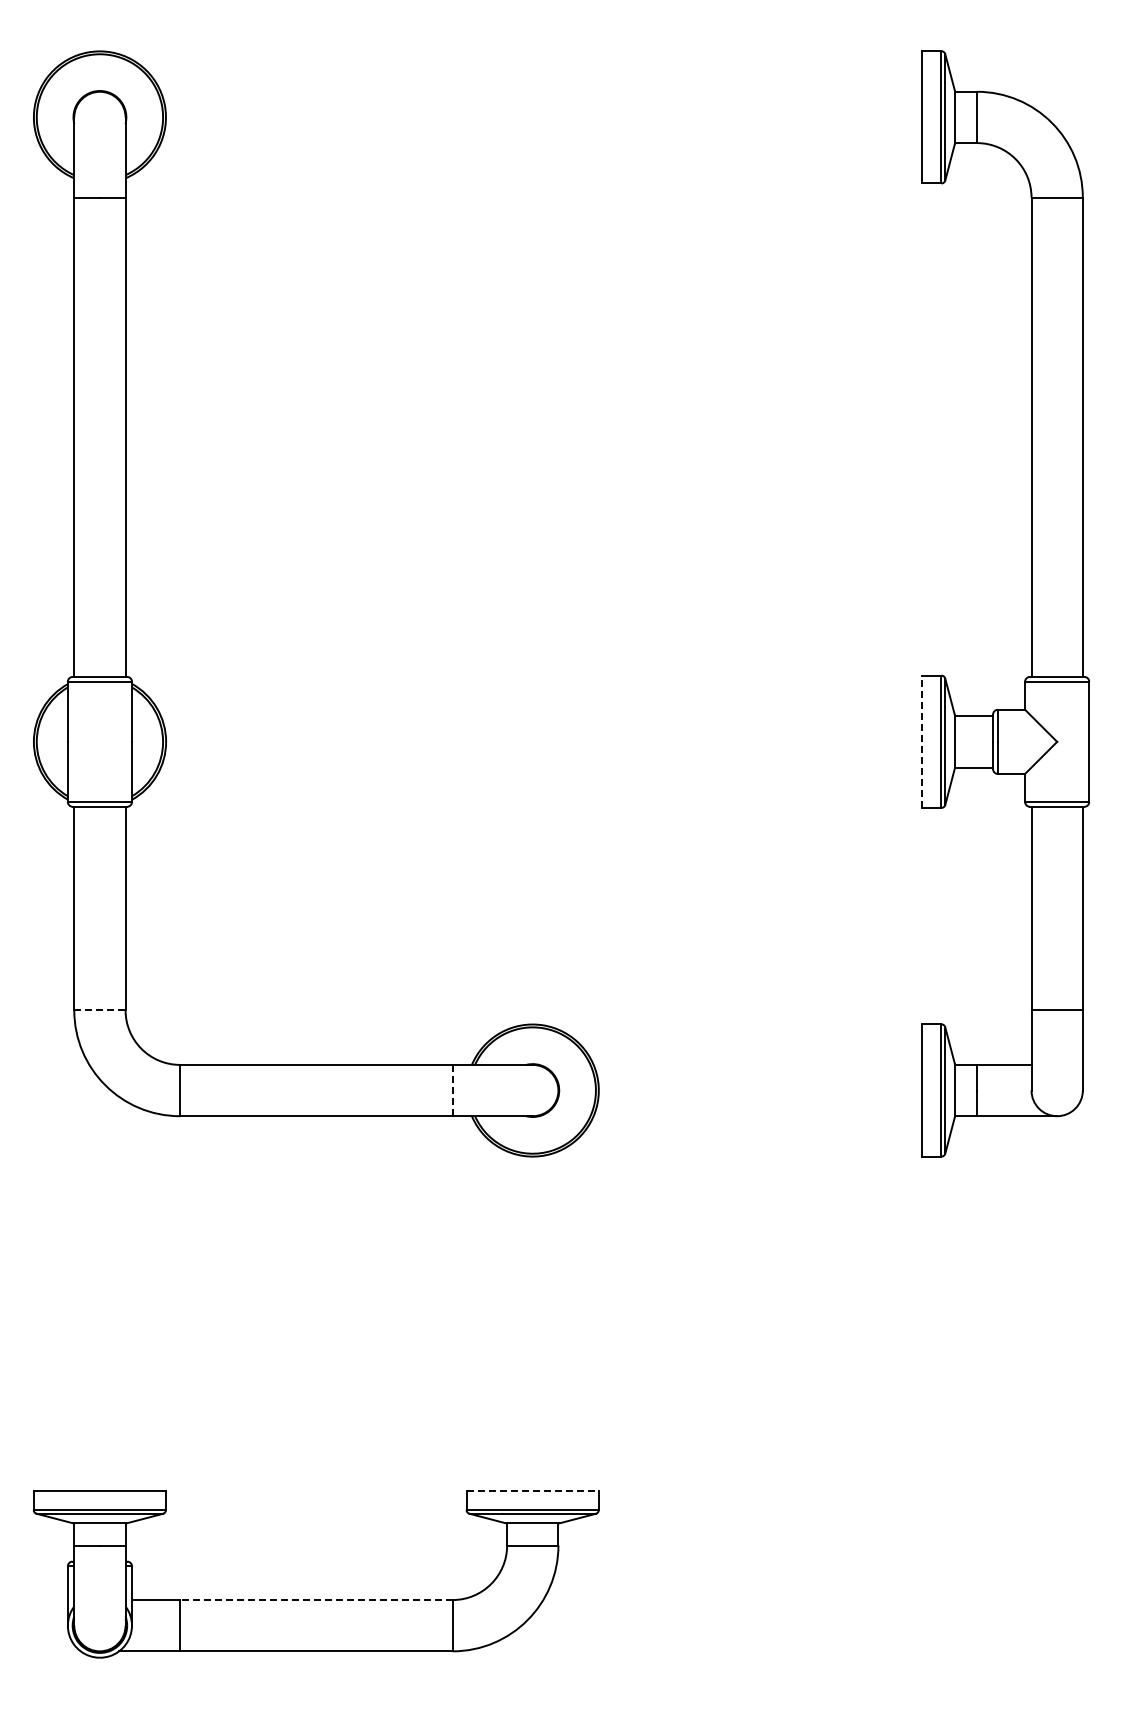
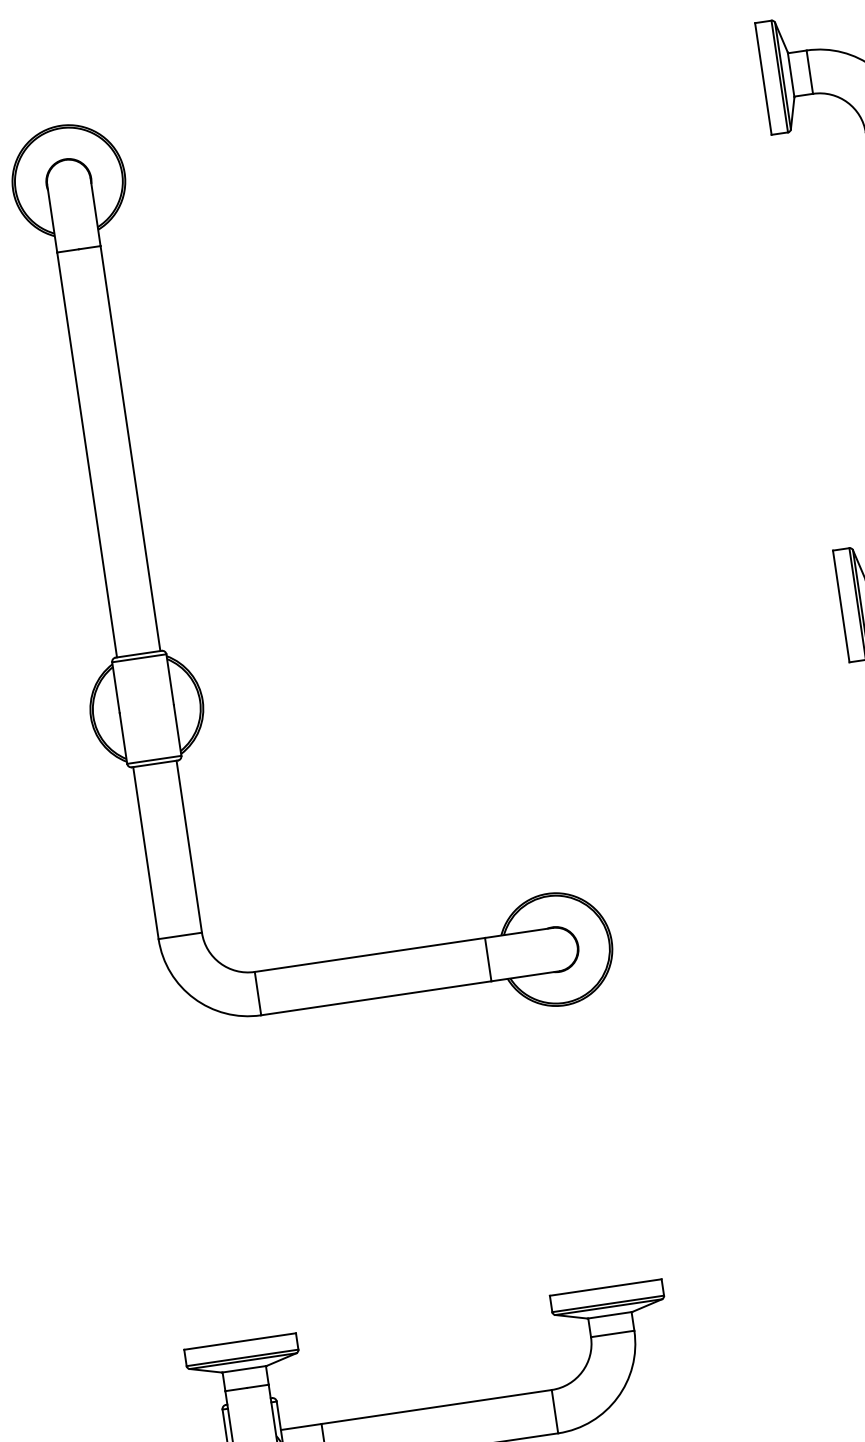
line: (922, 741) -> (841, 606), dashed -> solid
line: (99, 1010) -> (179, 936), dashed -> solid
line: (452, 1090) -> (488, 959), dashed -> solid
line: (533, 1490) -> (606, 1287), dashed -> solid
line: (315, 1600) -> (436, 1407), dashed -> solid

